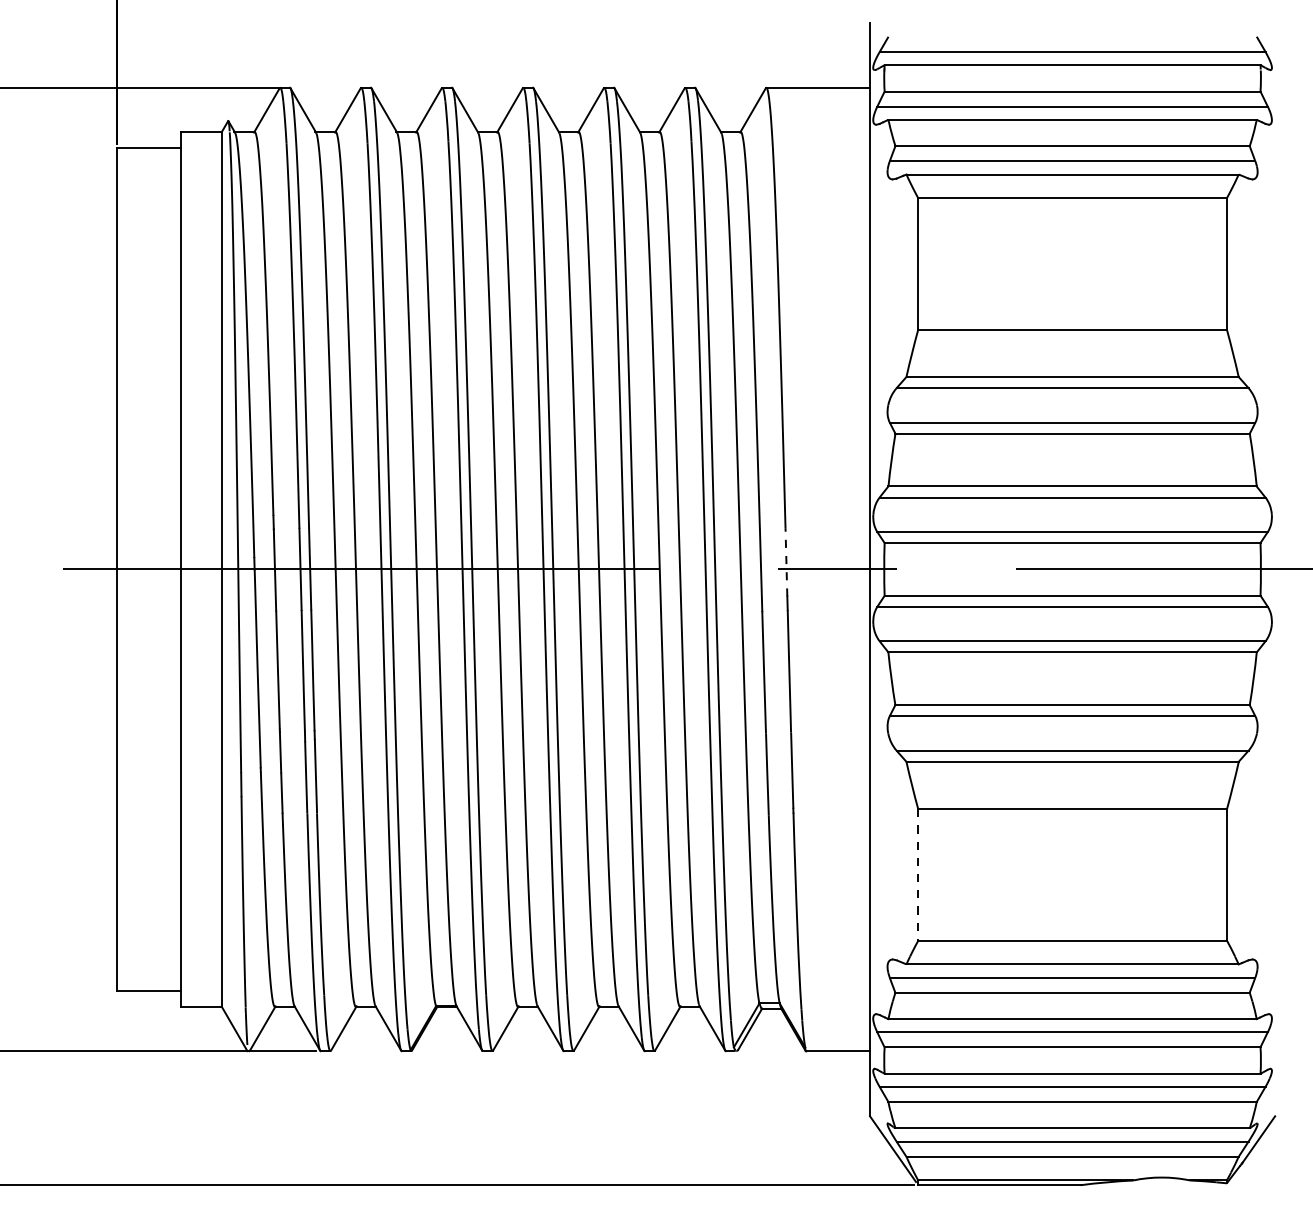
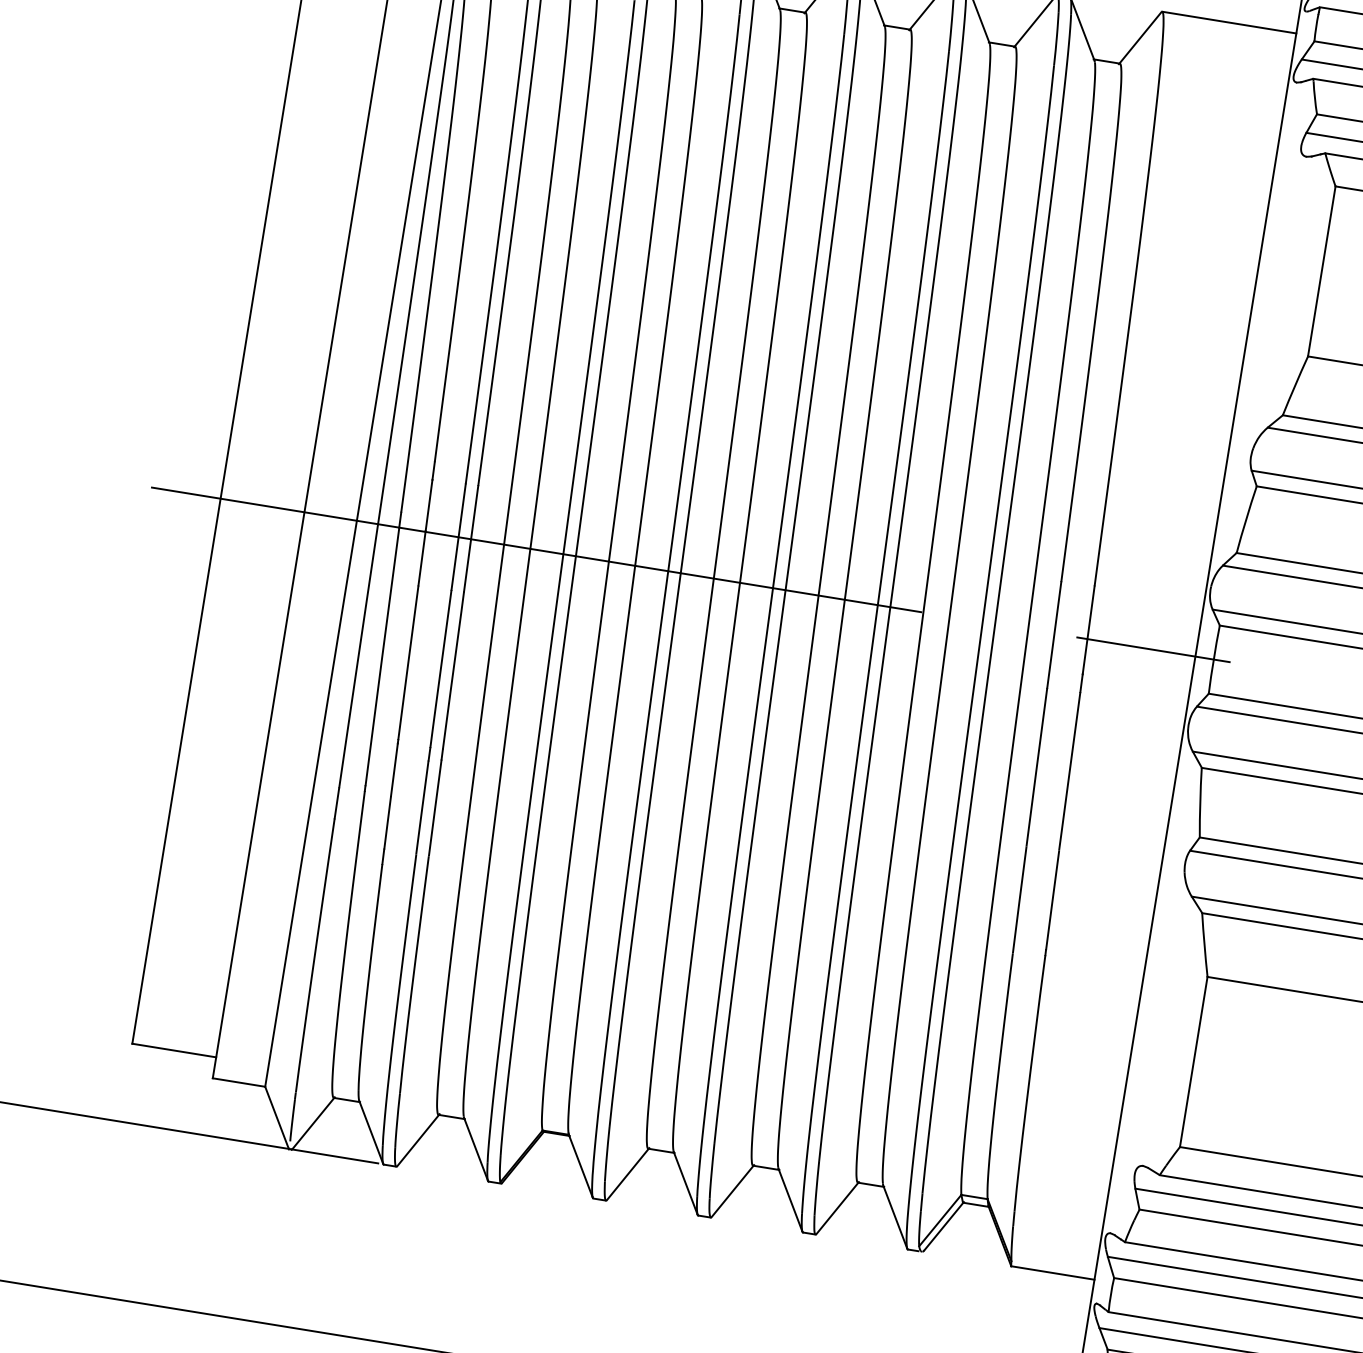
line: (786, 562) -> (1088, 630), dashed -> solid
line: (918, 875) -> (1193, 1062), dashed -> solid

